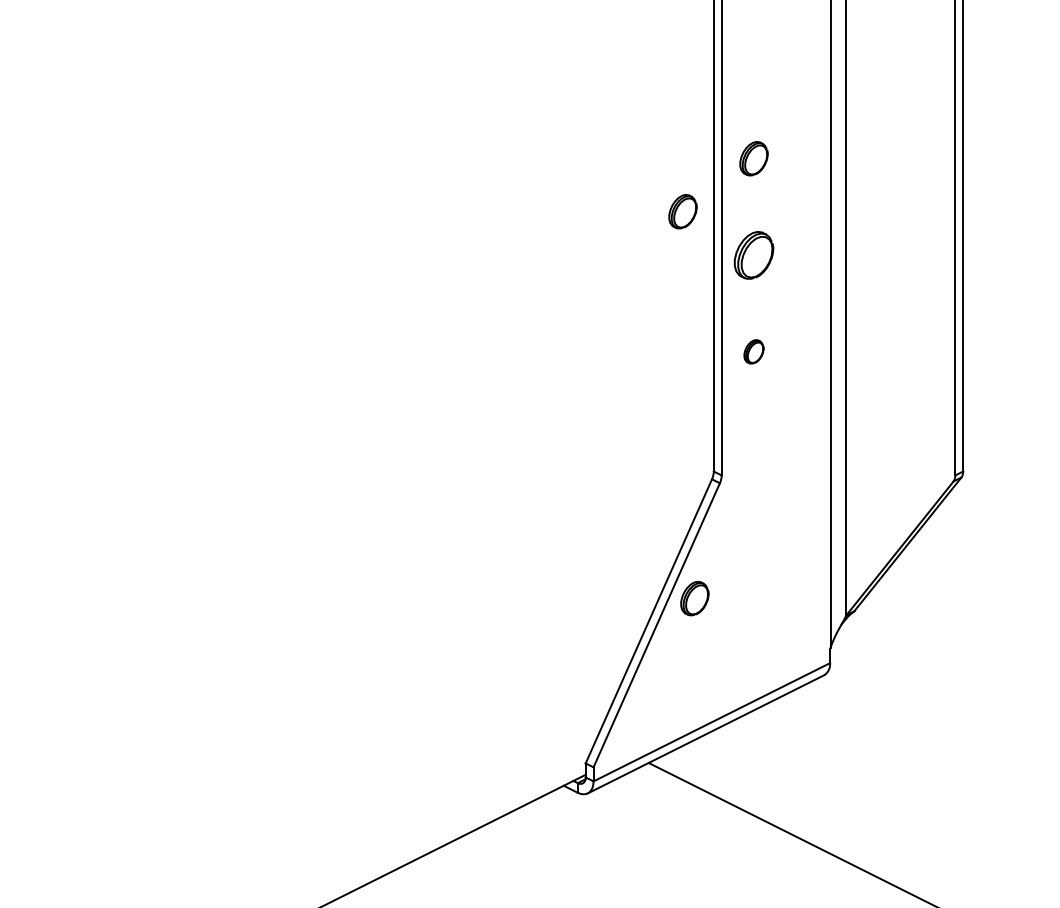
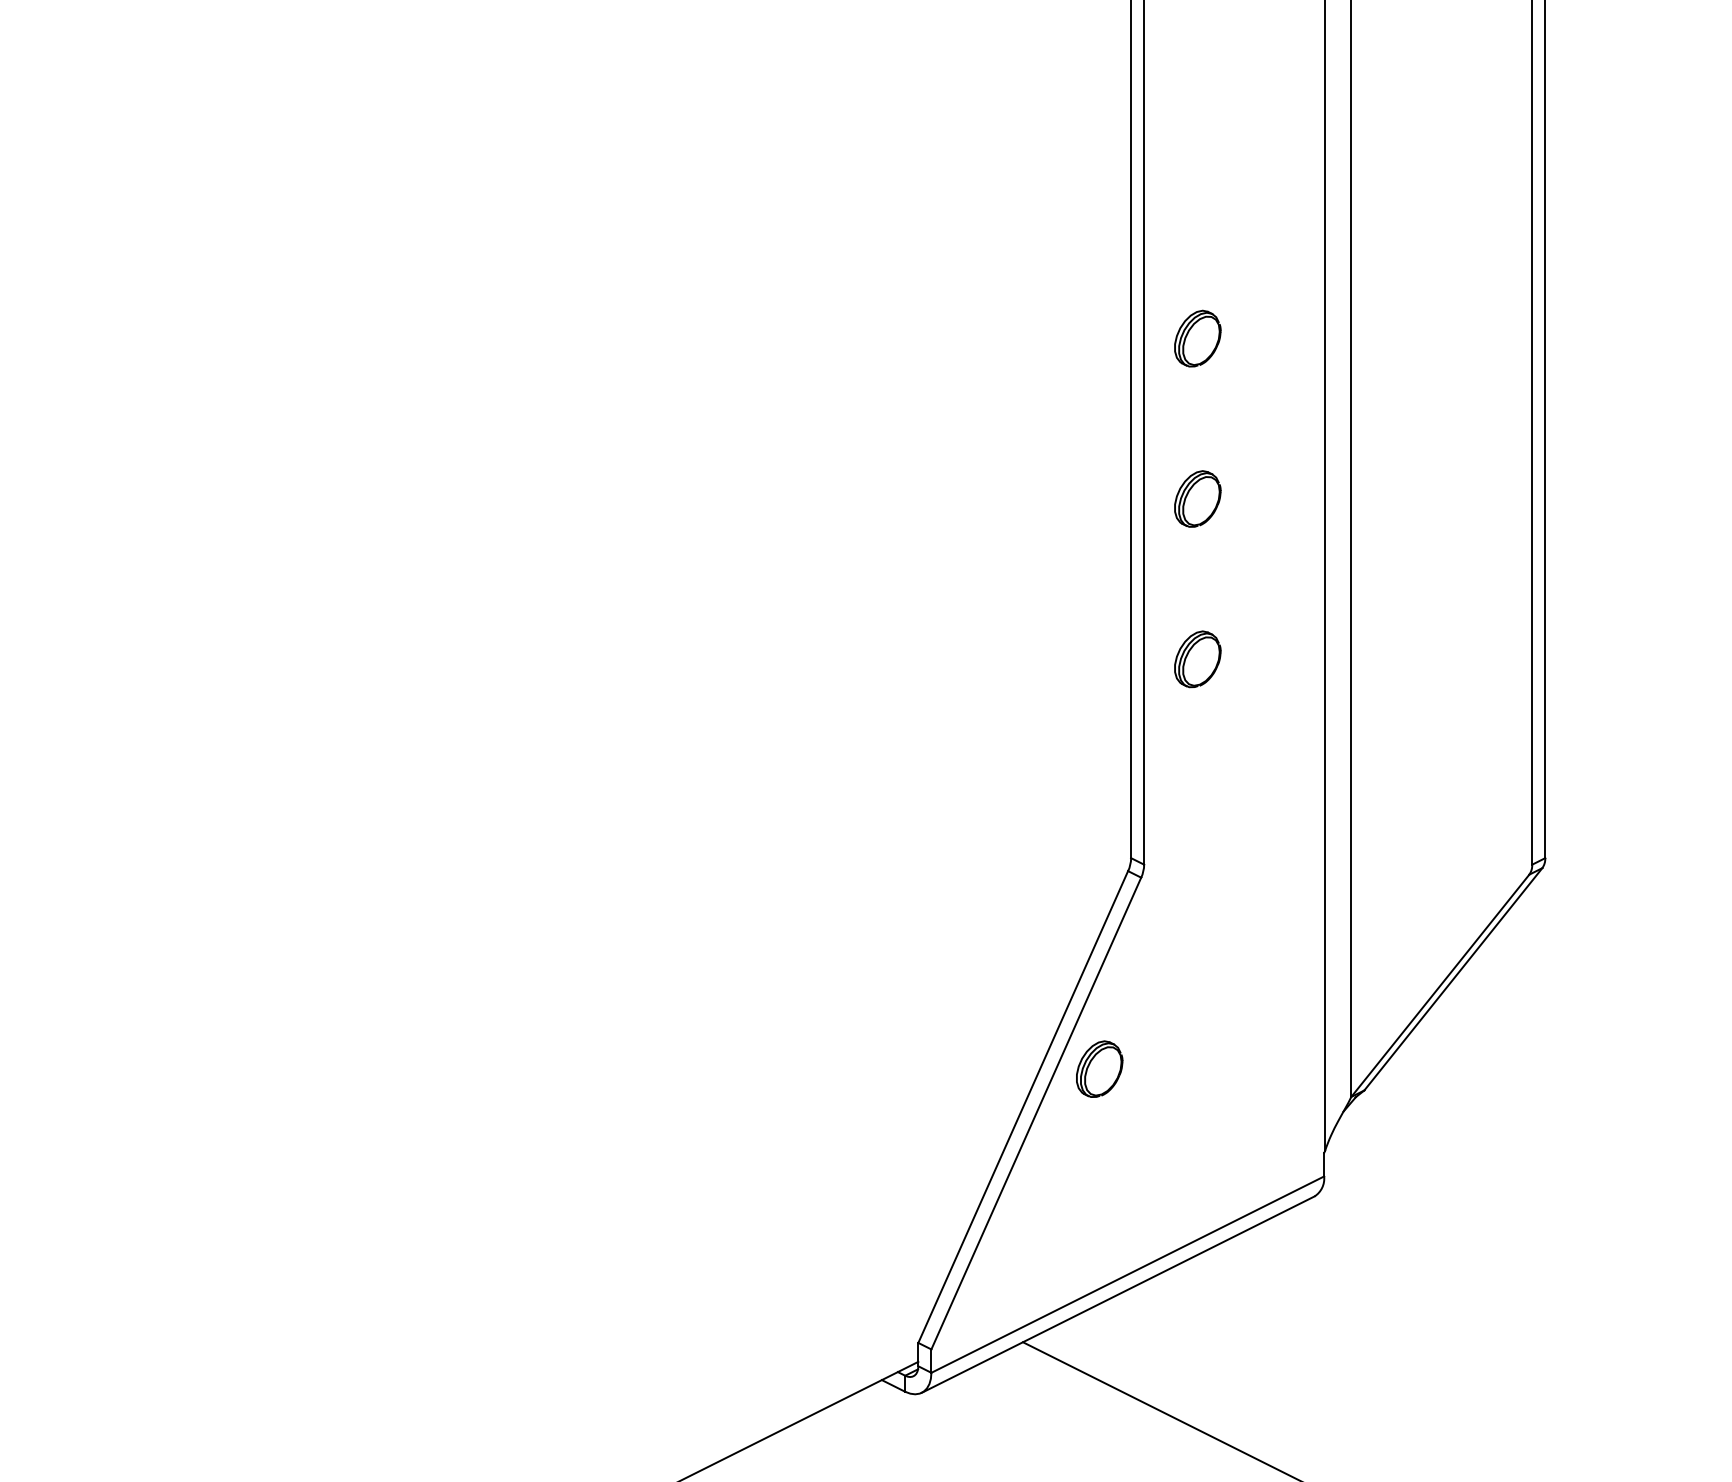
part: (682, 211) -> (1079, 426), removed
part: (753, 254) -> (1196, 497), size x0.71
part: (753, 351) -> (1196, 658), size x1.43

